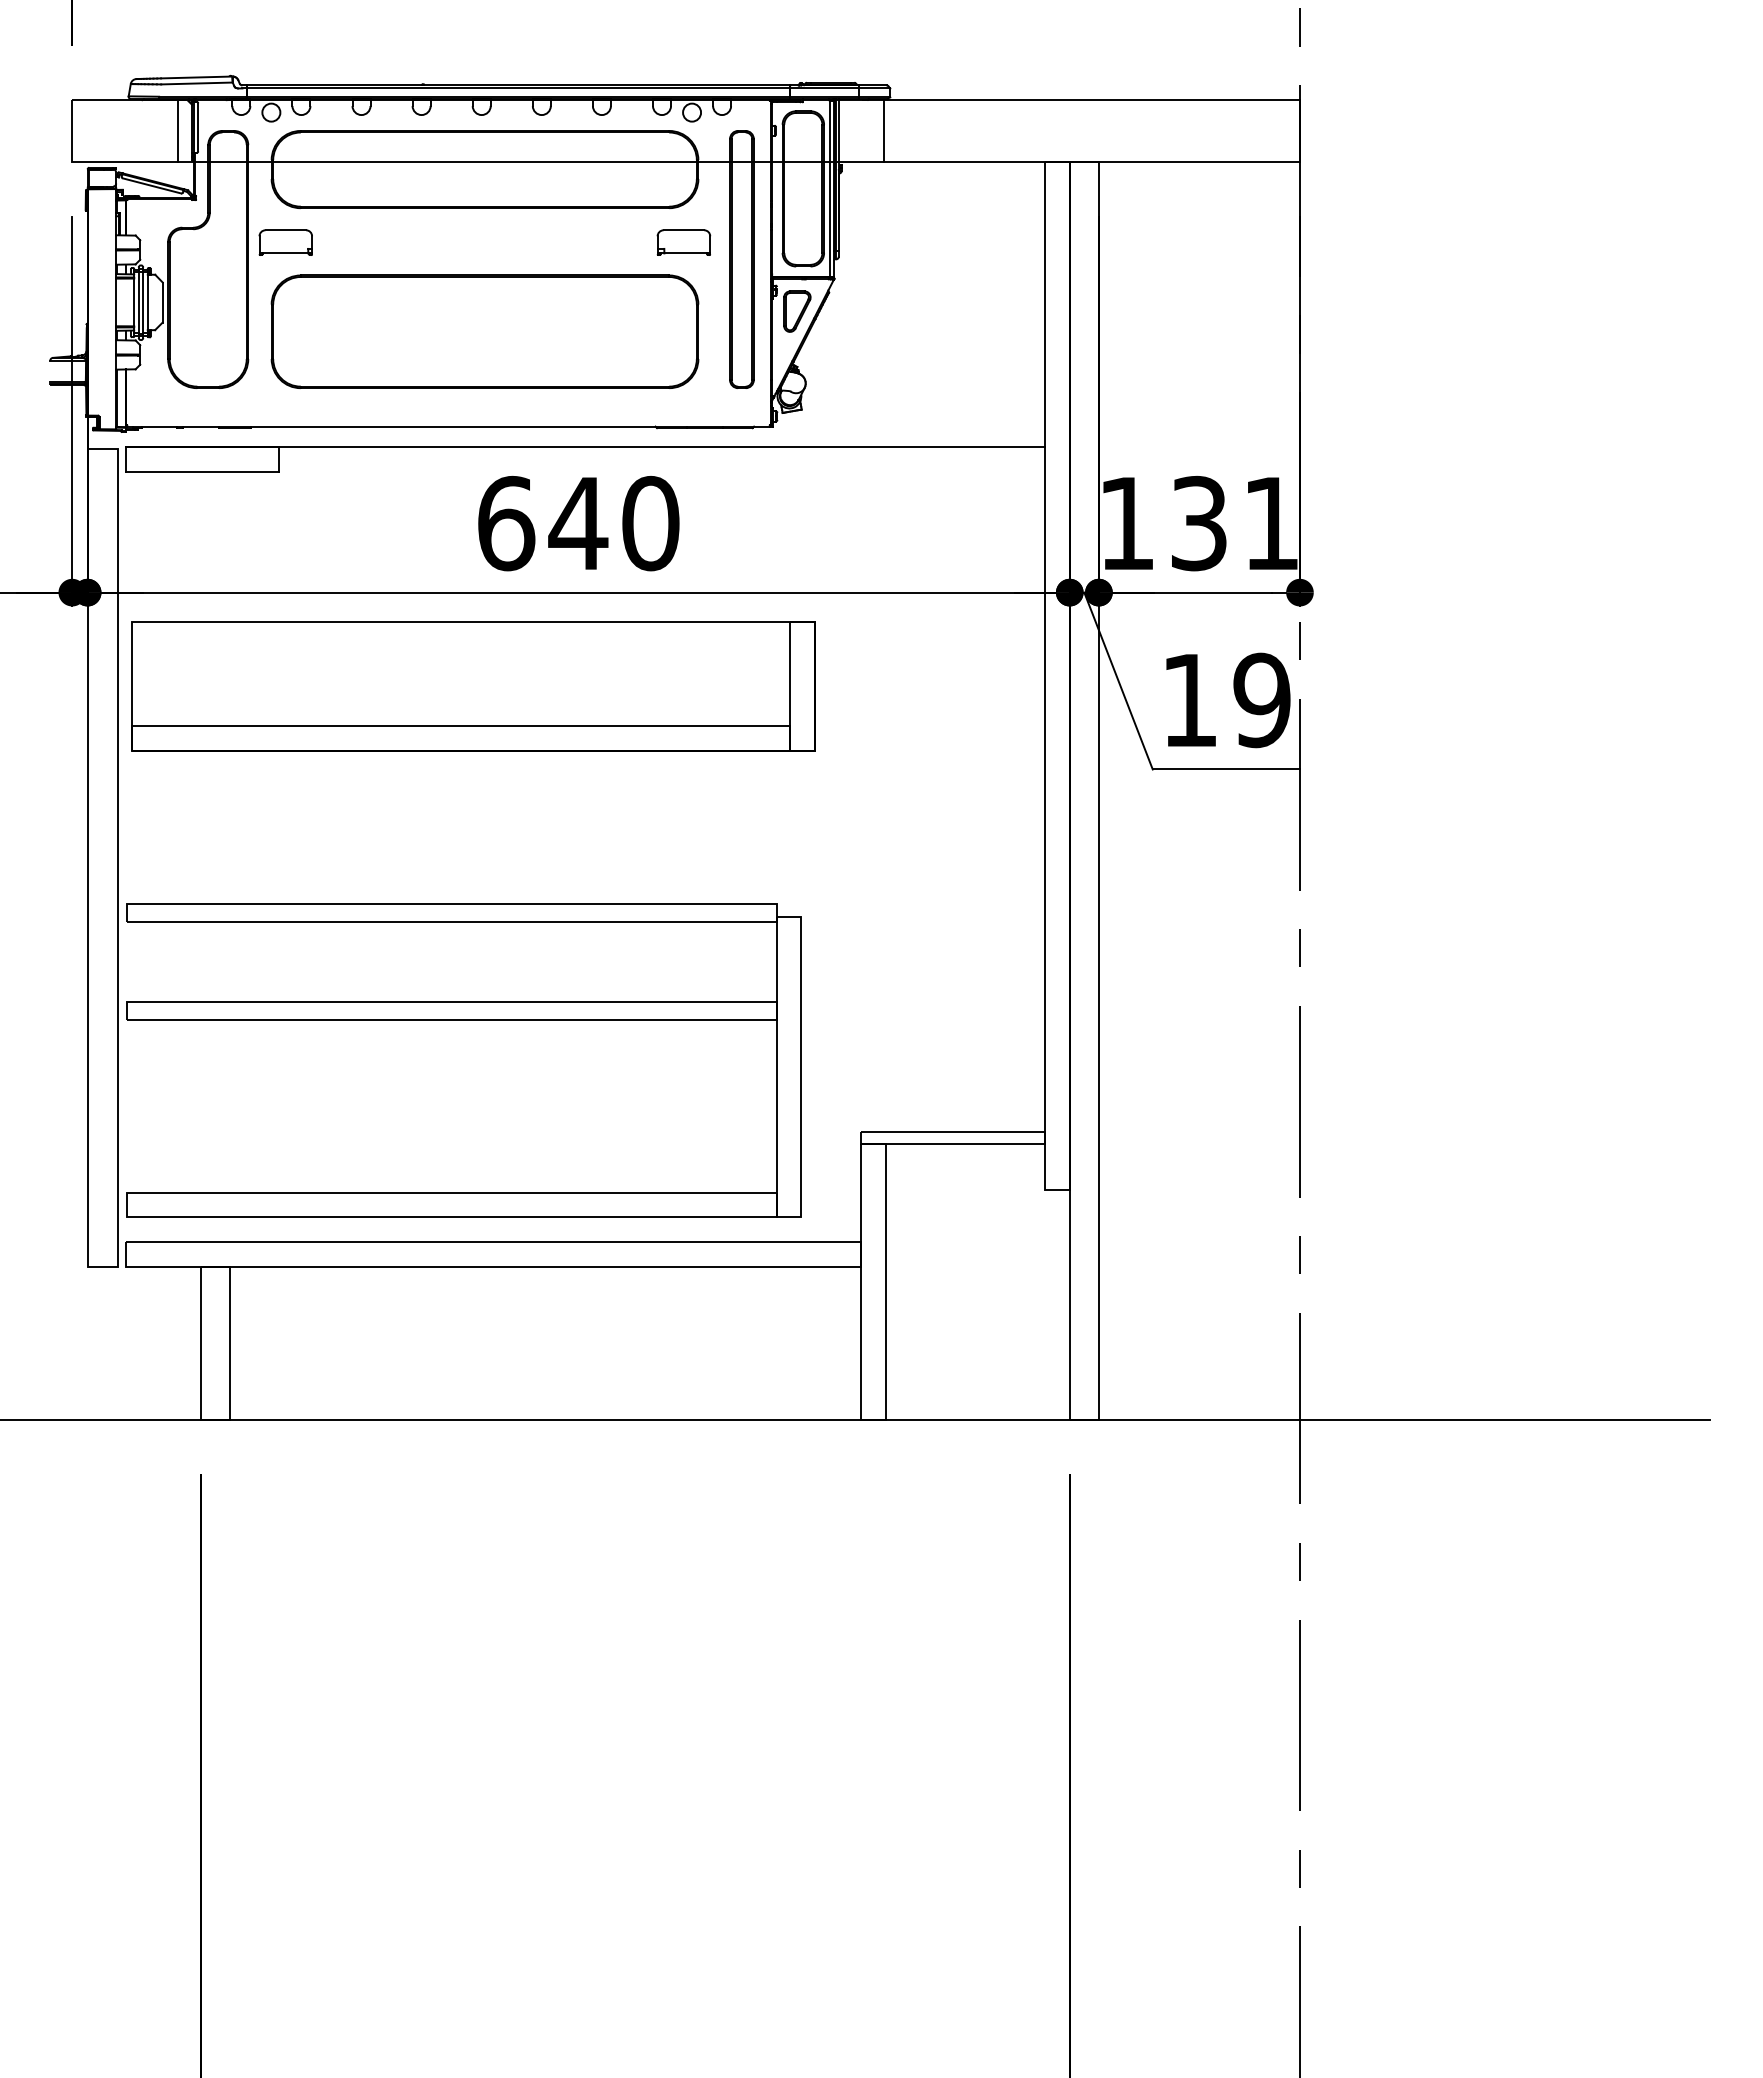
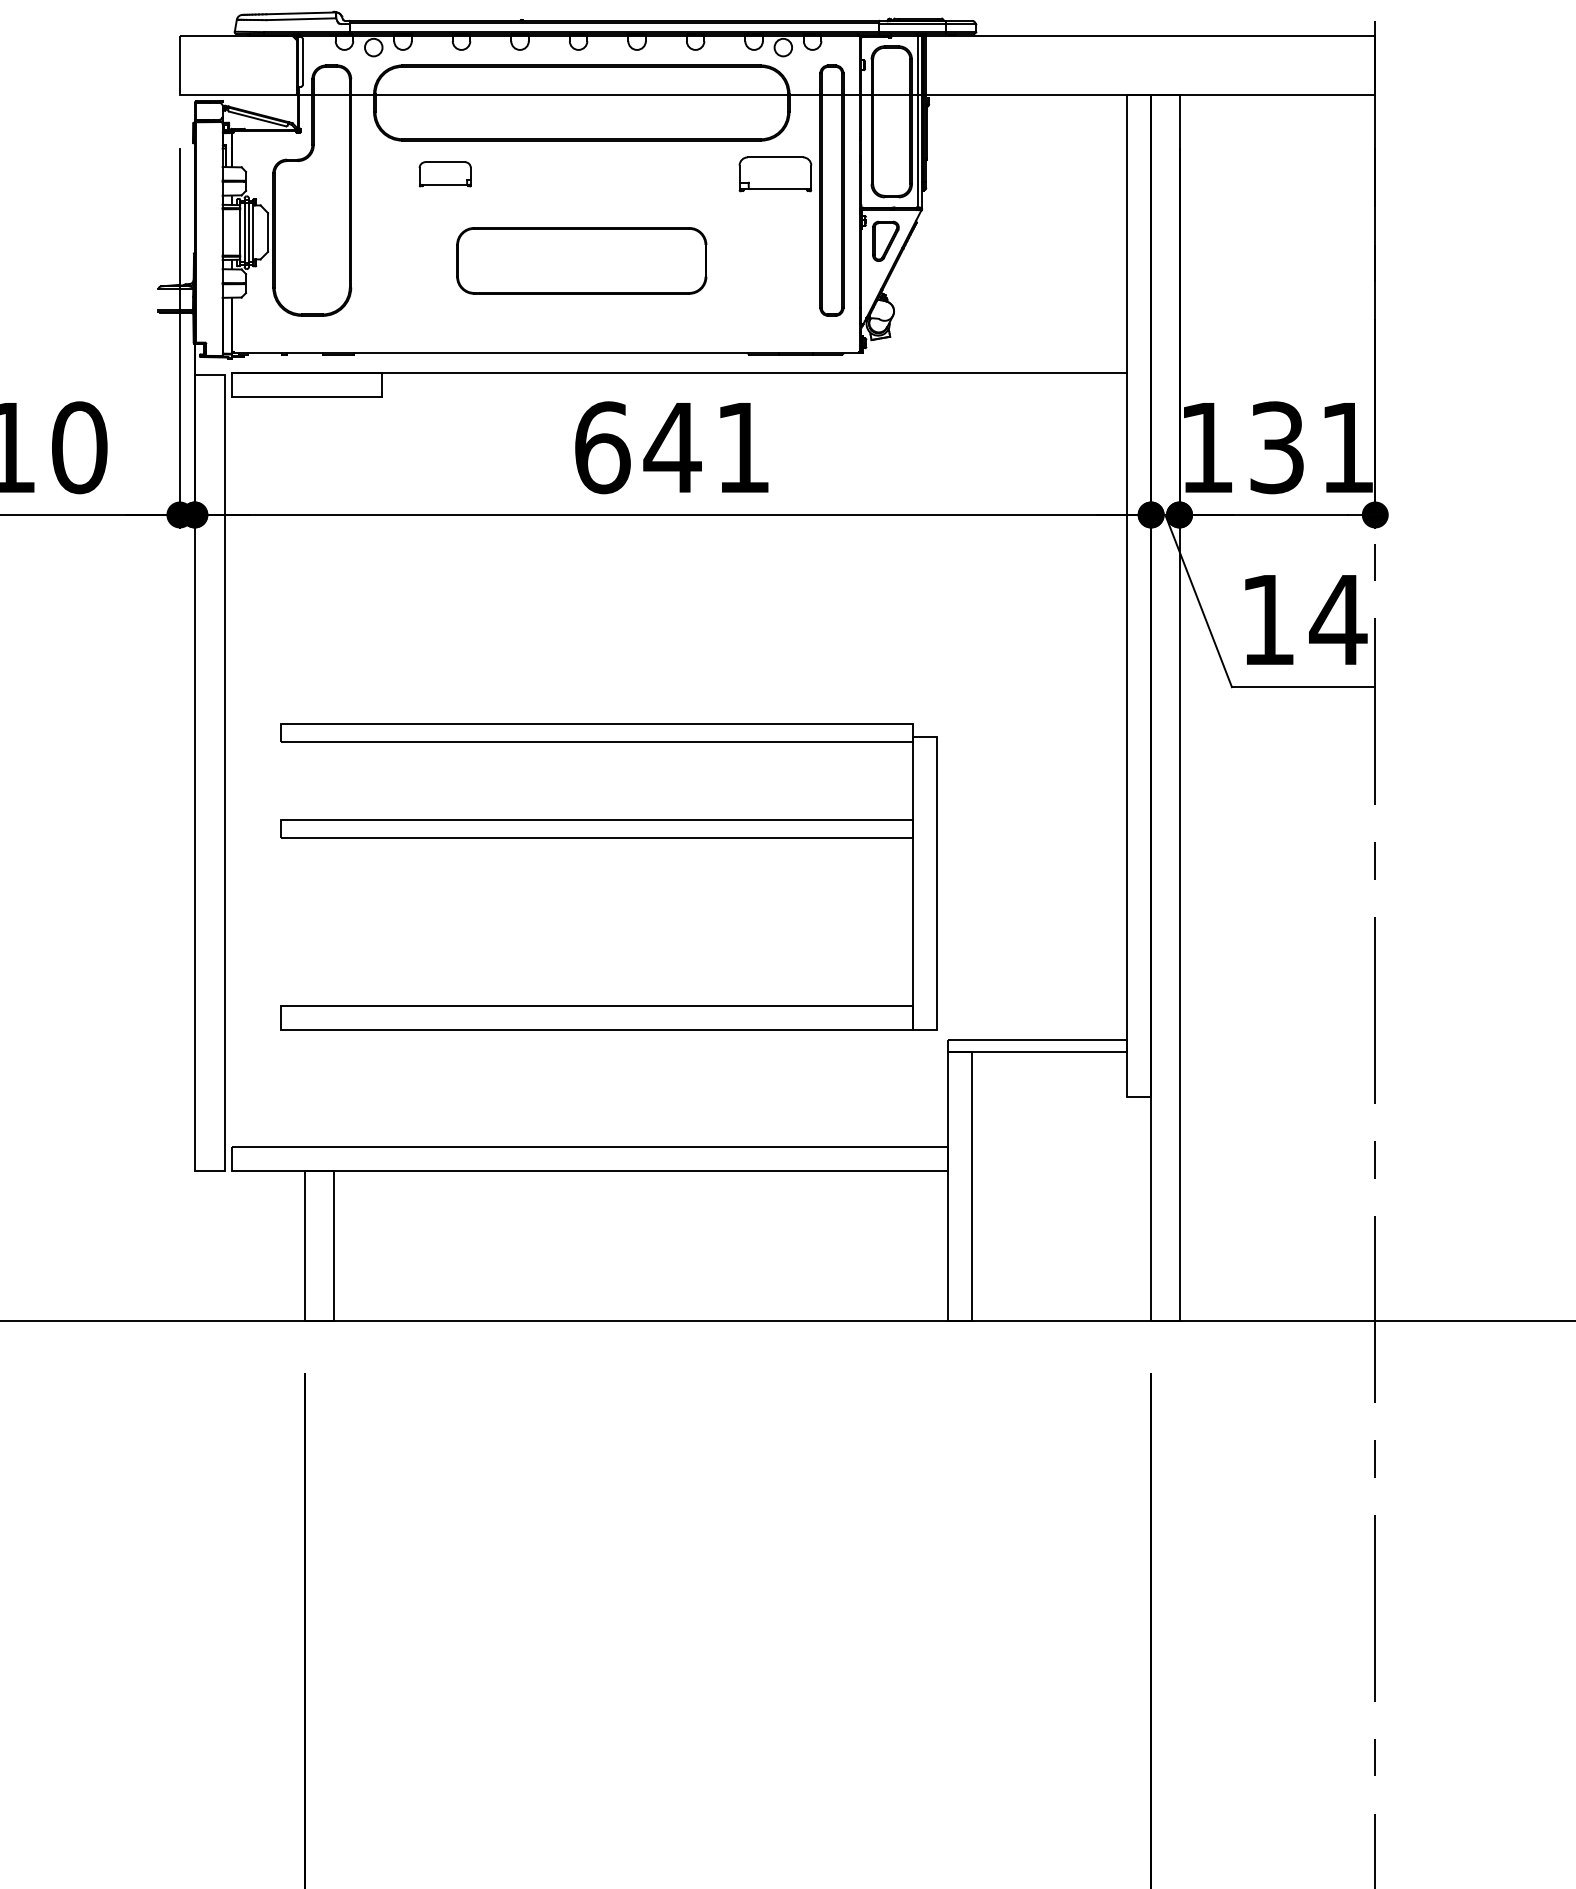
line: (178, 130) -> (283, 65), removed
line: (884, 130) -> (970, 65), removed
part: (285, 242) -> (444, 174), moved
part: (683, 242) -> (775, 174), size x1.4
part: (484, 331) -> (581, 260), size x0.6
text: (650, 523) -> (742, 447), 640 -> 641
part: (473, 686) -> (570, 606), removed
text: (1261, 700) -> (1337, 620), 19 -> 14
part: (463, 1020) -> (608, 838), moved

